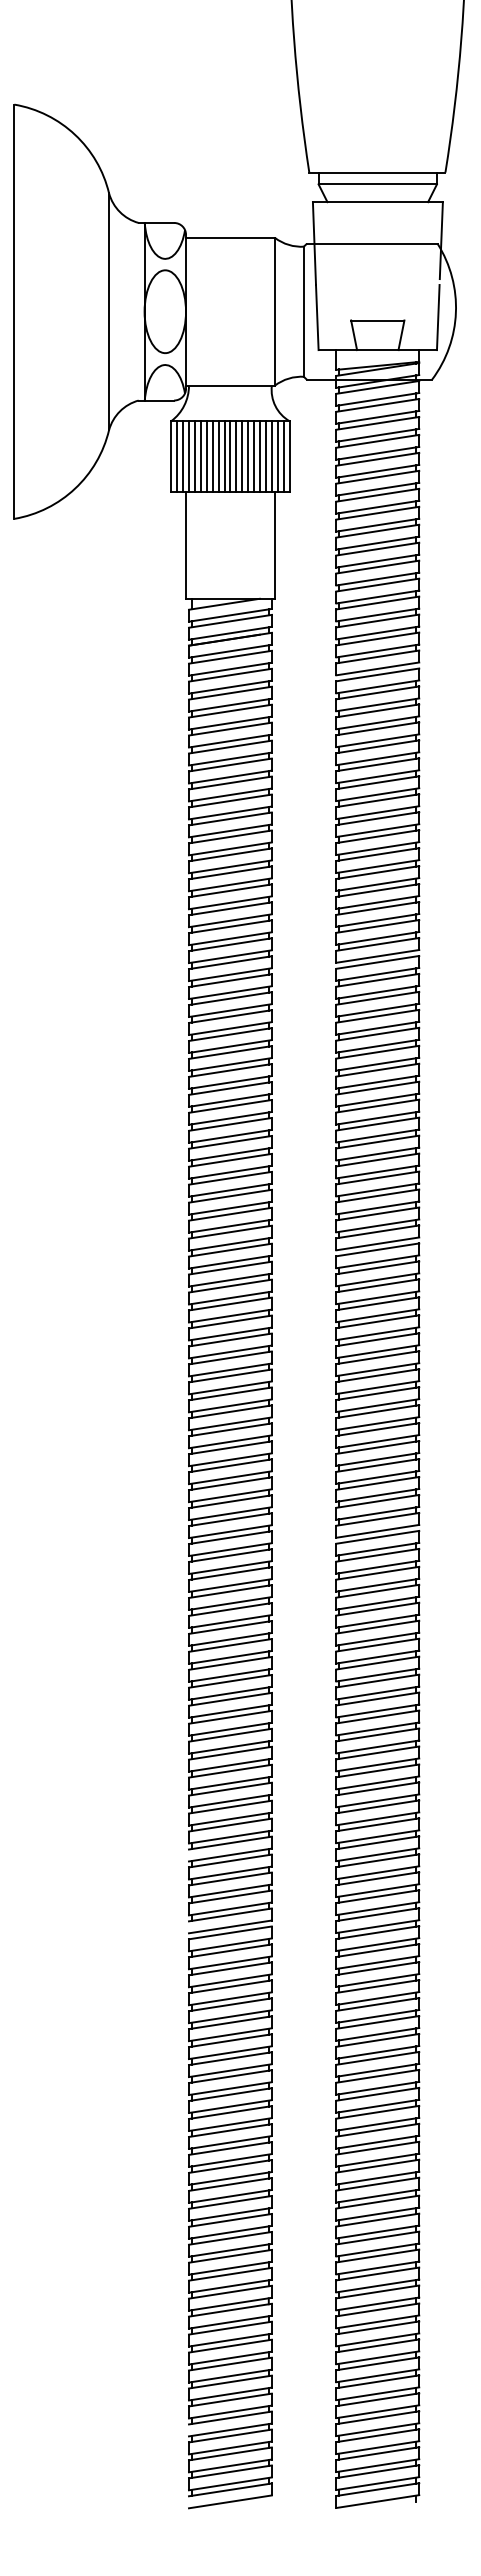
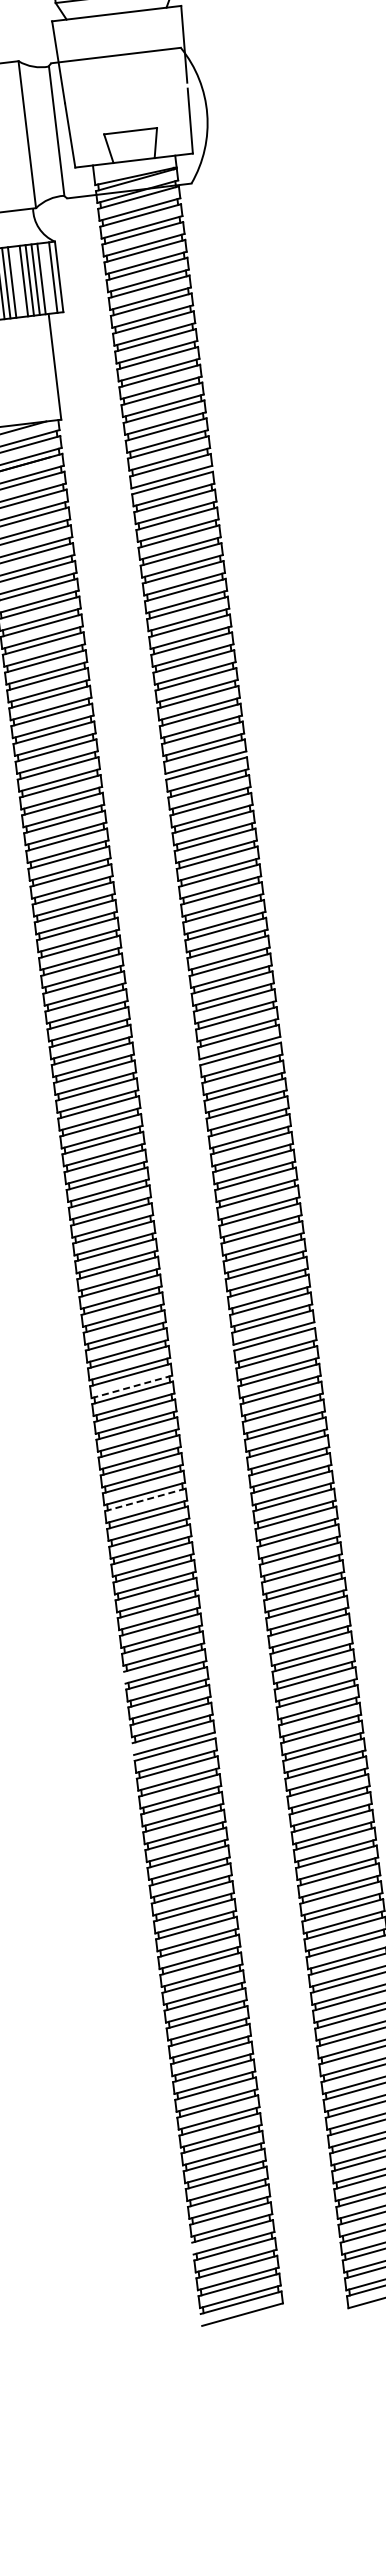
line: (248, 456) -> (18, 281), removed
line: (277, 456) -> (47, 278), removed
line: (230, 1567) -> (131, 1386), solid -> dashed
line: (230, 1681) -> (145, 1500), solid -> dashed

